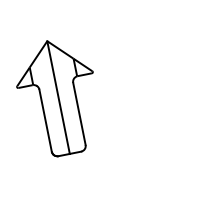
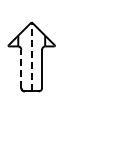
line: (58, 97) -> (31, 56), solid -> dashed
line: (45, 119) -> (21, 68), solid -> dashed

